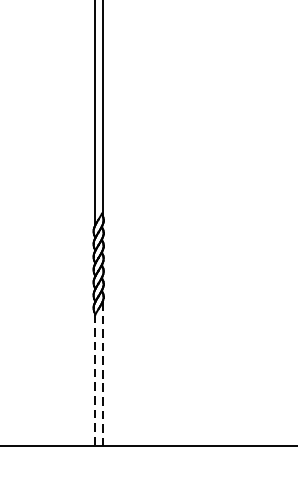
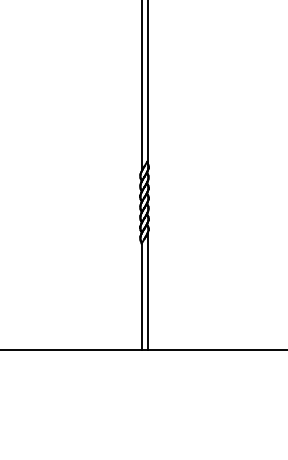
line: (103, 372) -> (148, 290), dashed -> solid
line: (94, 381) -> (141, 297), dashed -> solid

